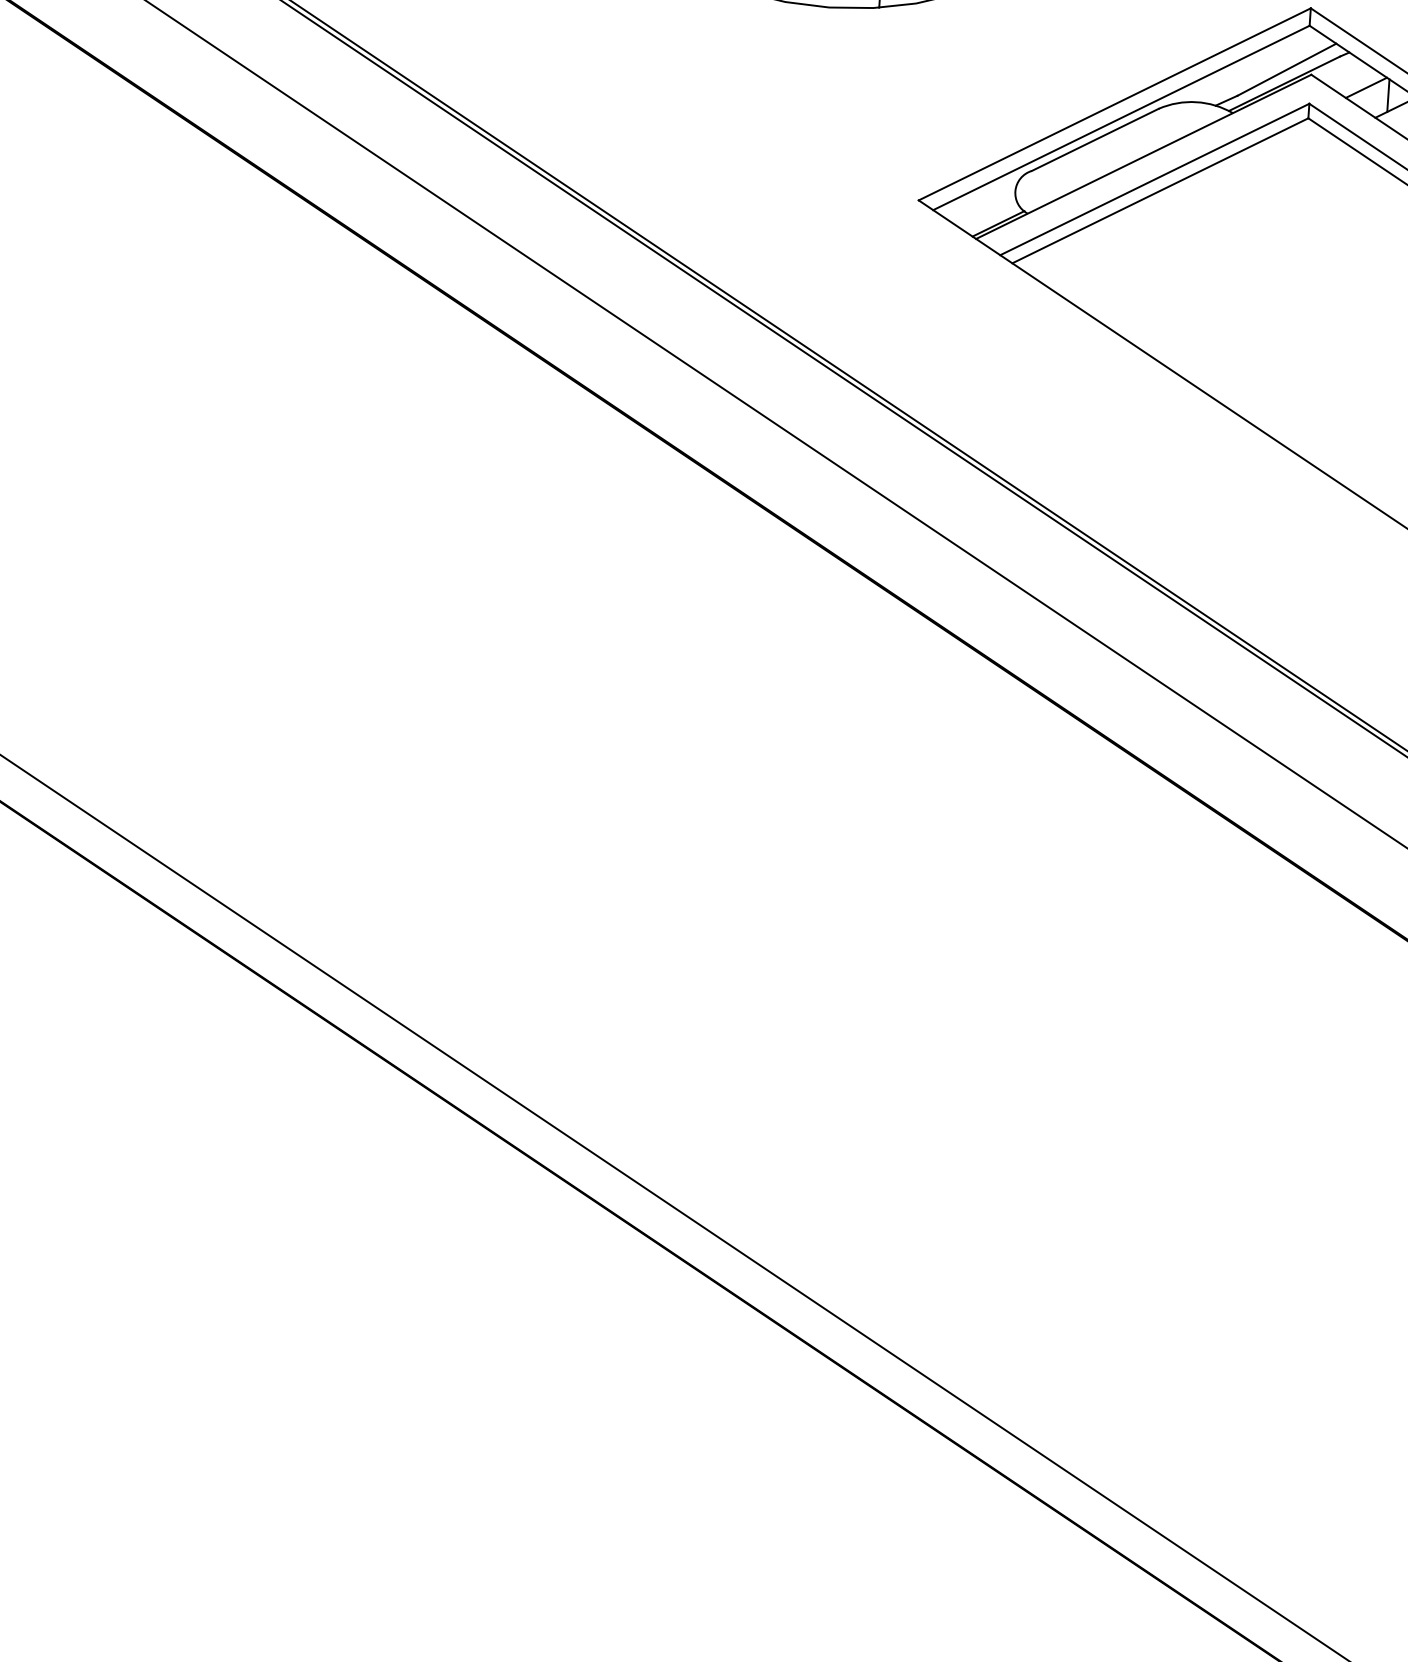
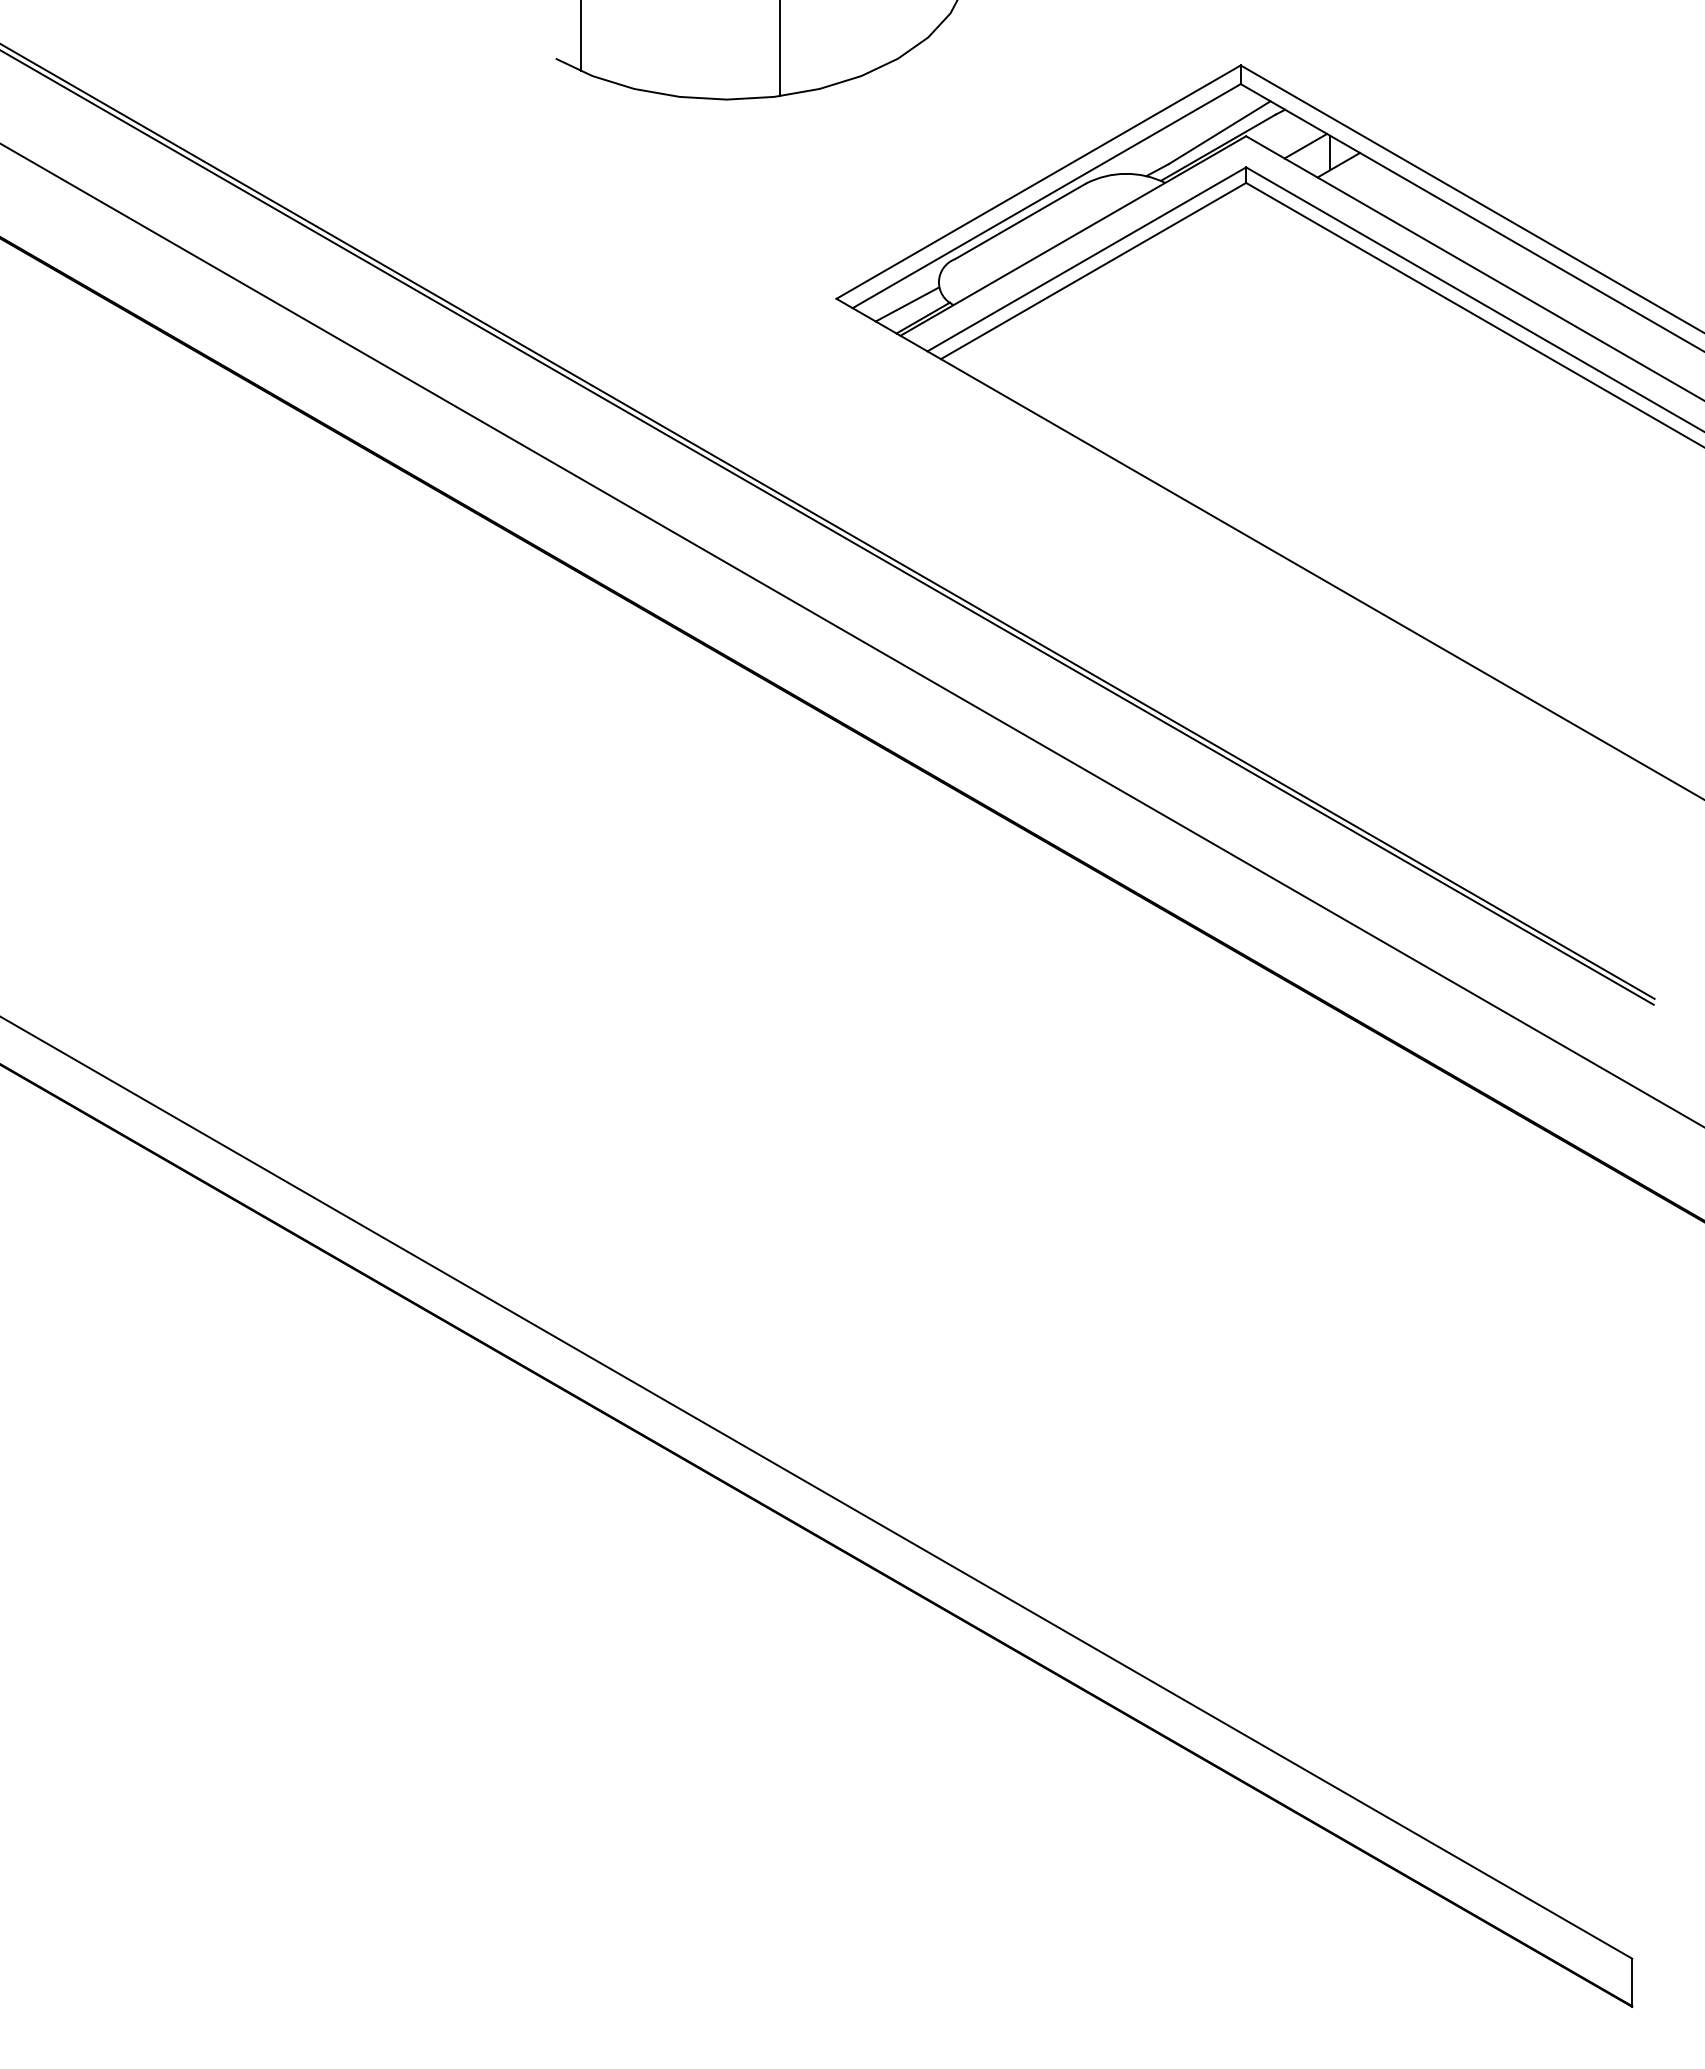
line: (984, 210) -> (907, 304), added

